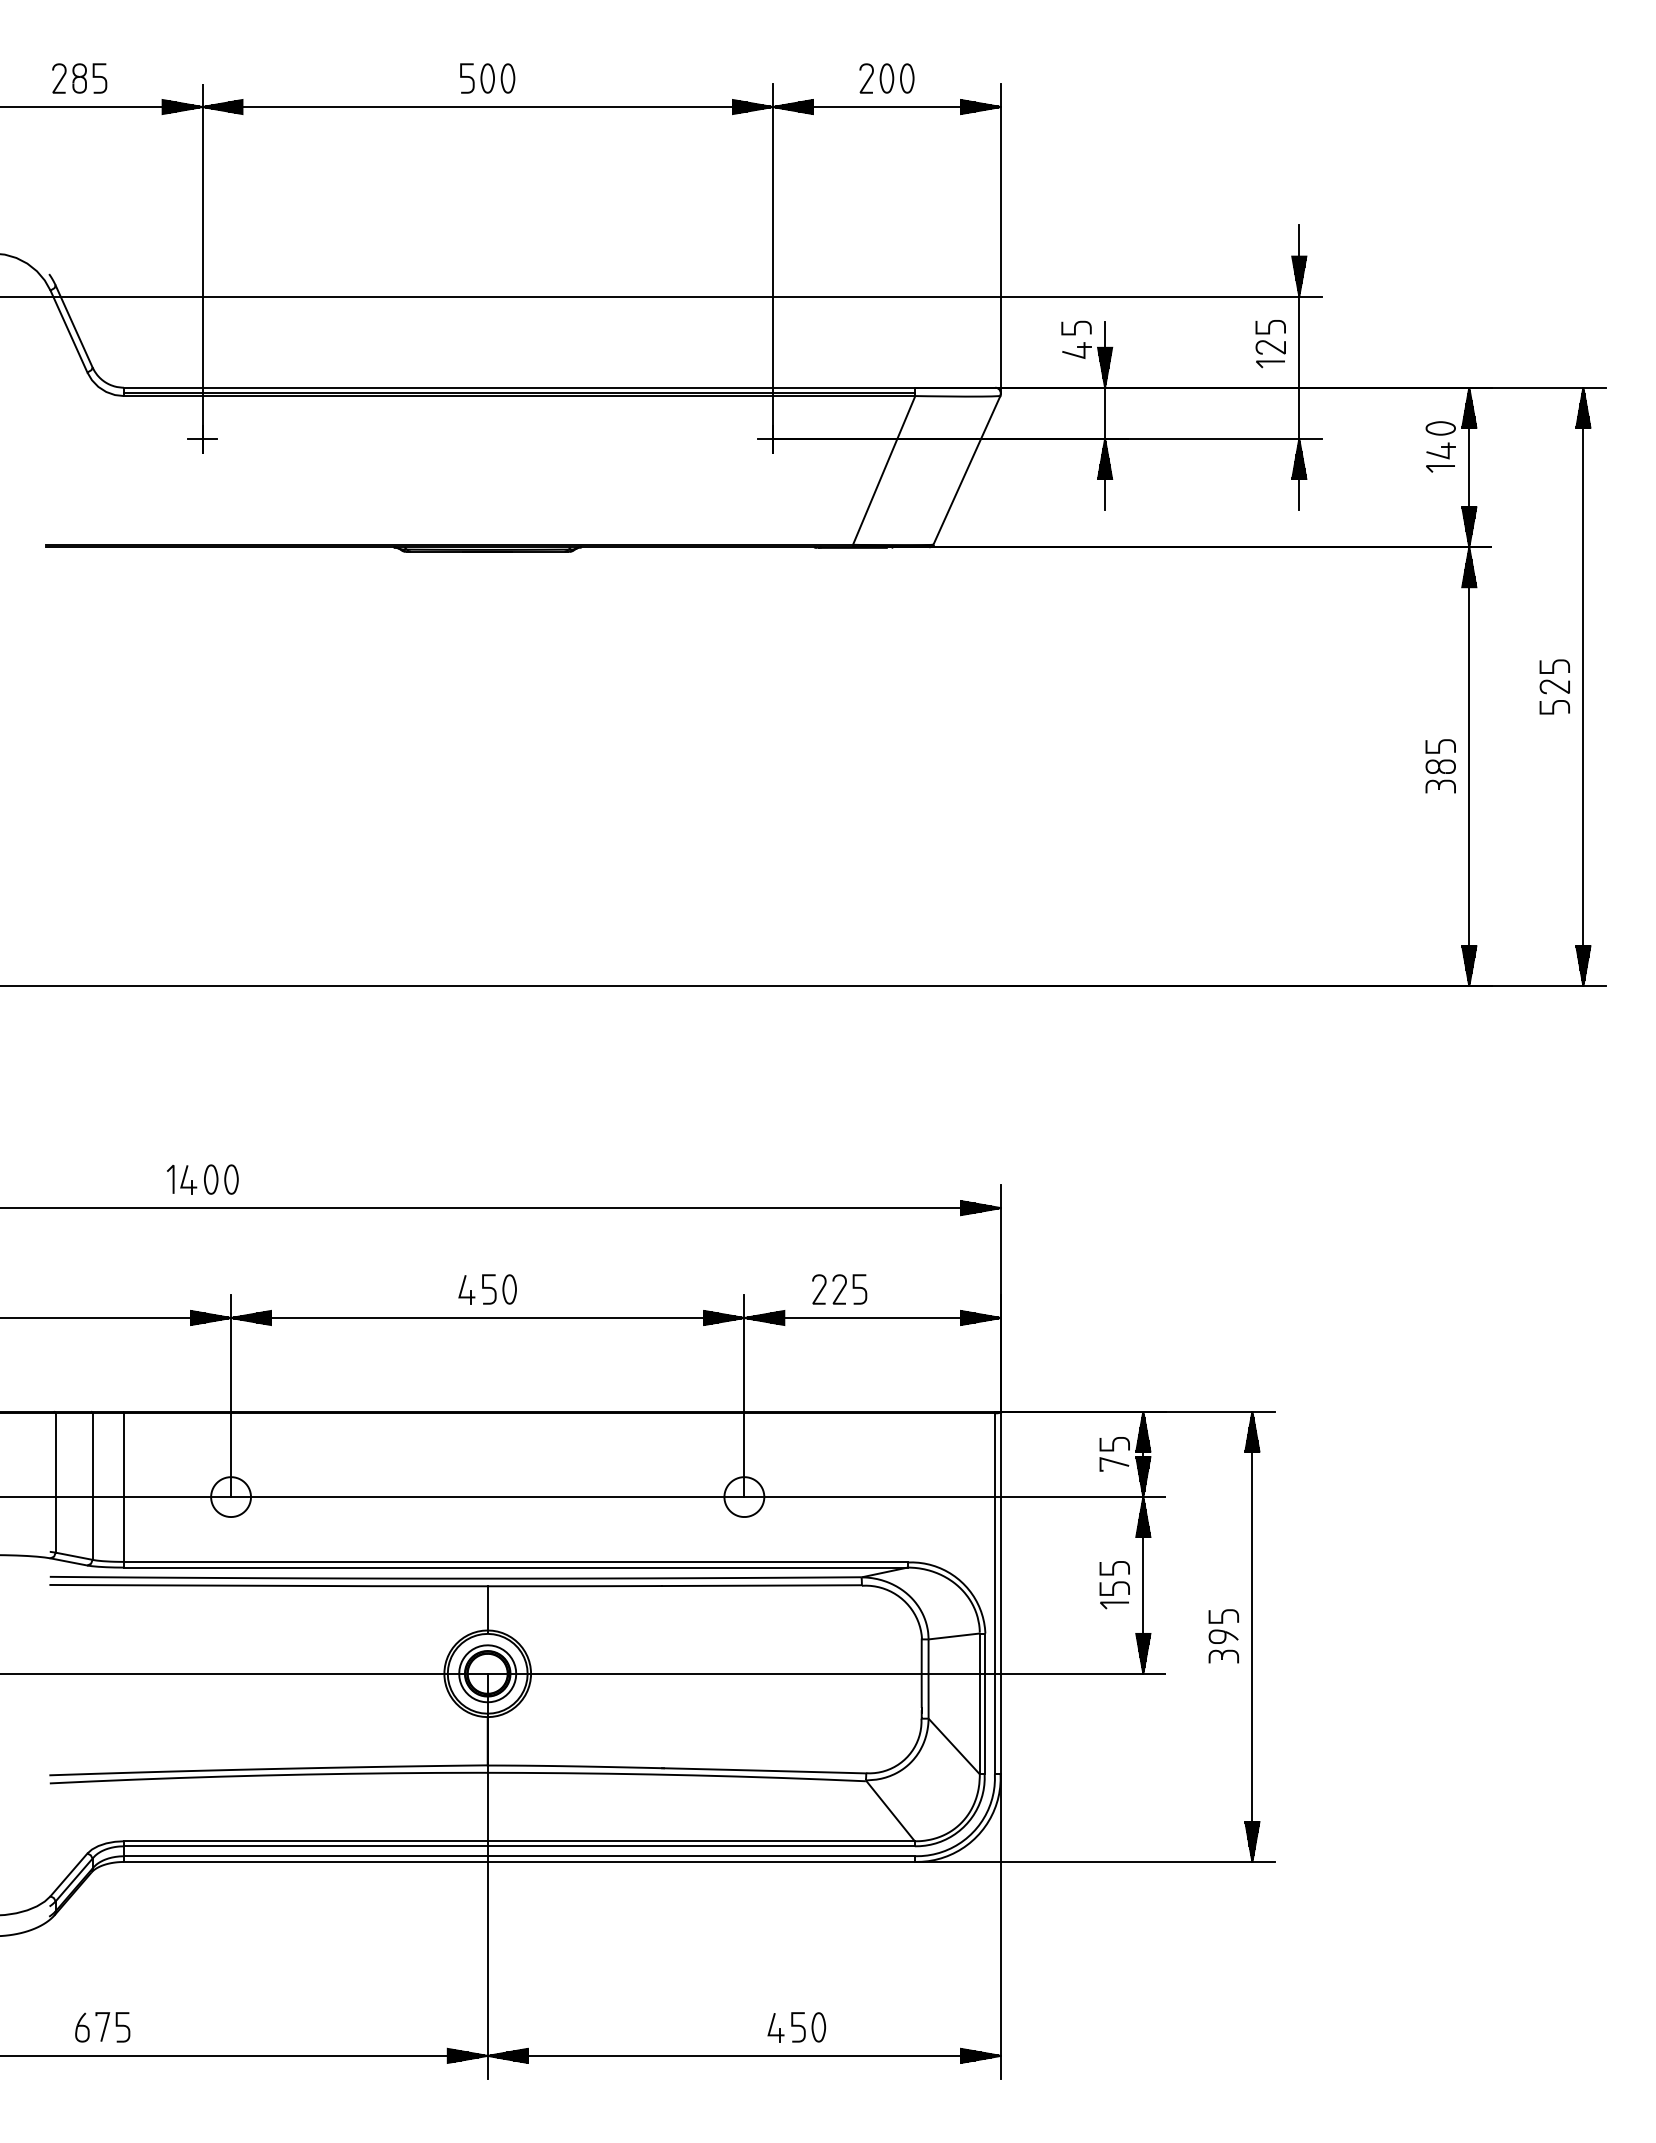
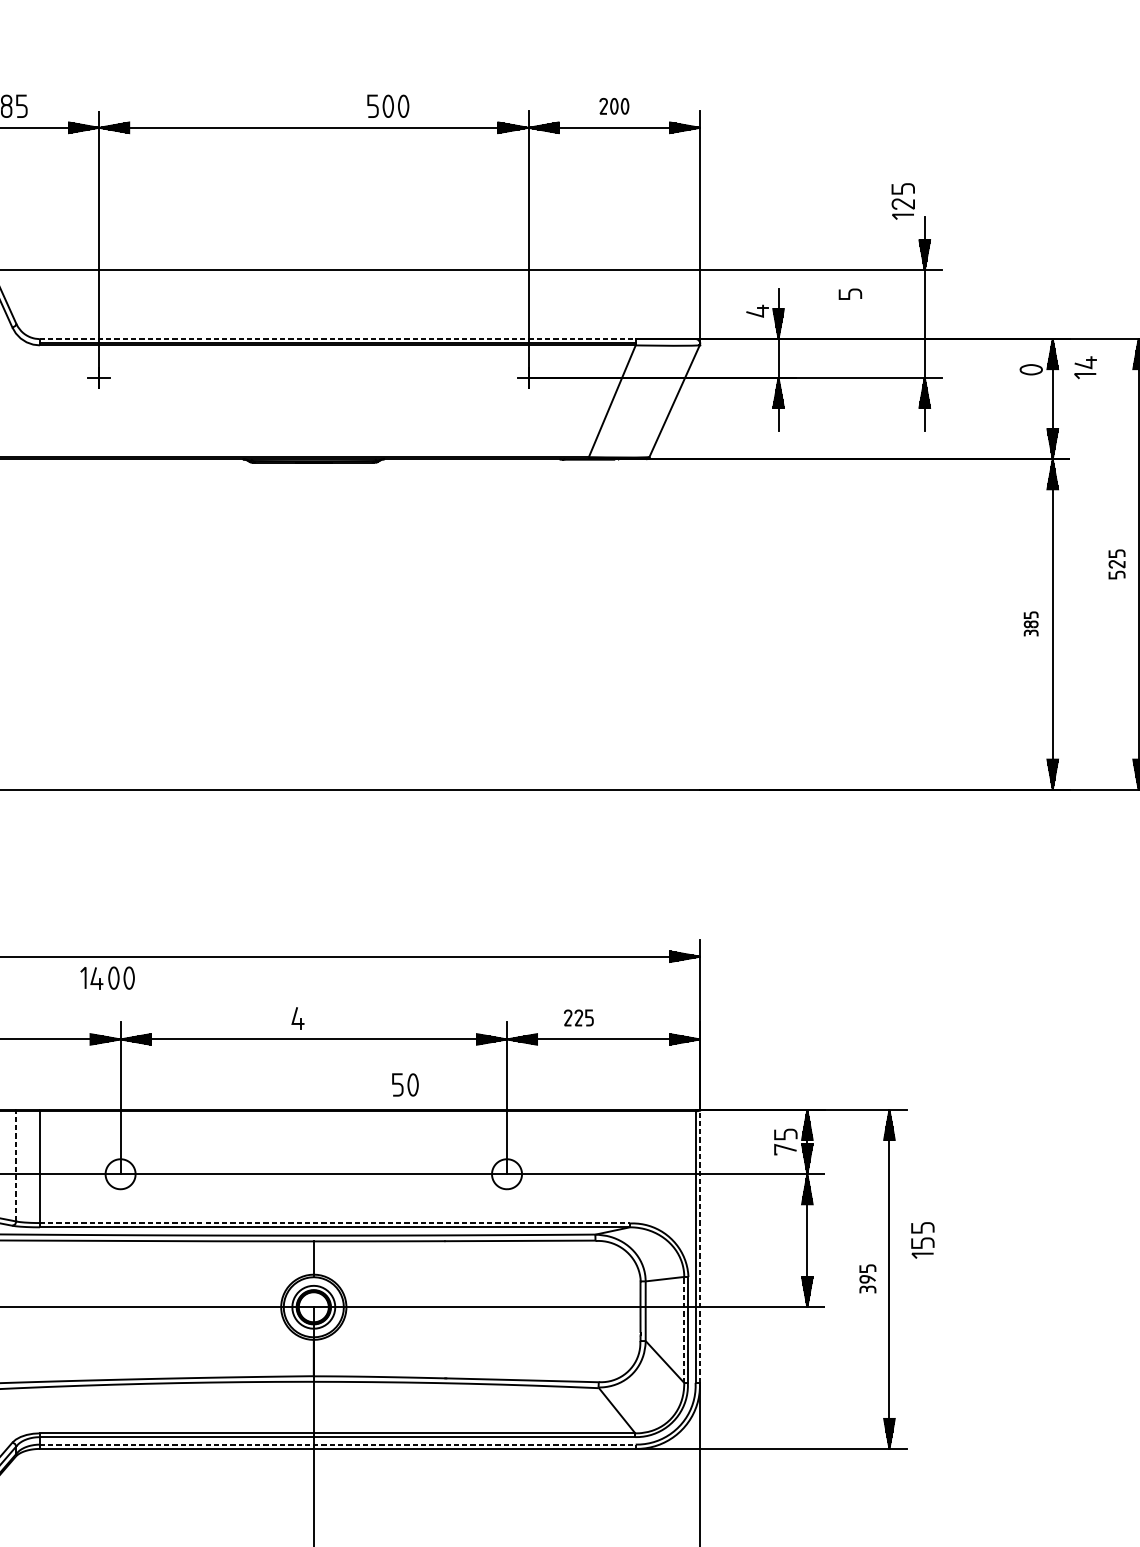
part: (487, 78) -> (388, 106), moved
part: (886, 78) -> (614, 106), size x0.7
curve: (1075, 327) -> (849, 293), moved
part: (1270, 344) -> (903, 201), moved
line: (519, 387) -> (337, 338), solid -> dashed
part: (1440, 457) -> (1085, 367), moved
part: (1554, 686) -> (1116, 564), size x0.7
part: (1440, 766) -> (1031, 624), size x0.6
part: (202, 1179) -> (107, 978), moved
part: (499, 1289) -> (405, 1084), moved
part: (839, 1289) -> (578, 1017), size x0.7
line: (92, 1486) -> (16, 1166), solid -> dashed
line: (519, 1561) -> (337, 1222), solid -> dashed
part: (1114, 1585) -> (922, 1240), moved
line: (1001, 1592) -> (700, 1246), solid -> dashed
part: (1223, 1636) -> (867, 1279), size x0.7
line: (979, 1703) -> (684, 1329), solid -> dashed
line: (524, 1856) -> (341, 1444), solid -> dashed

